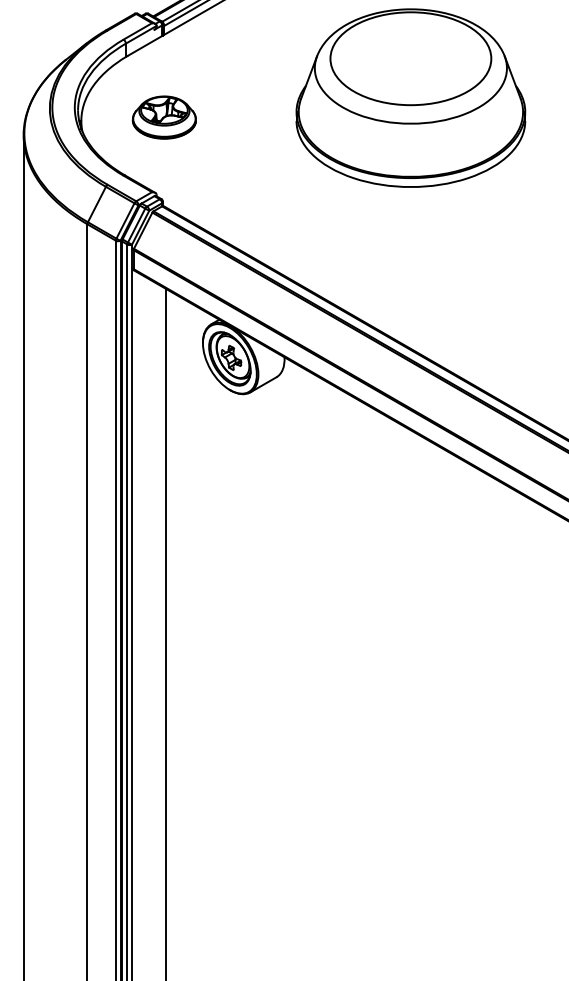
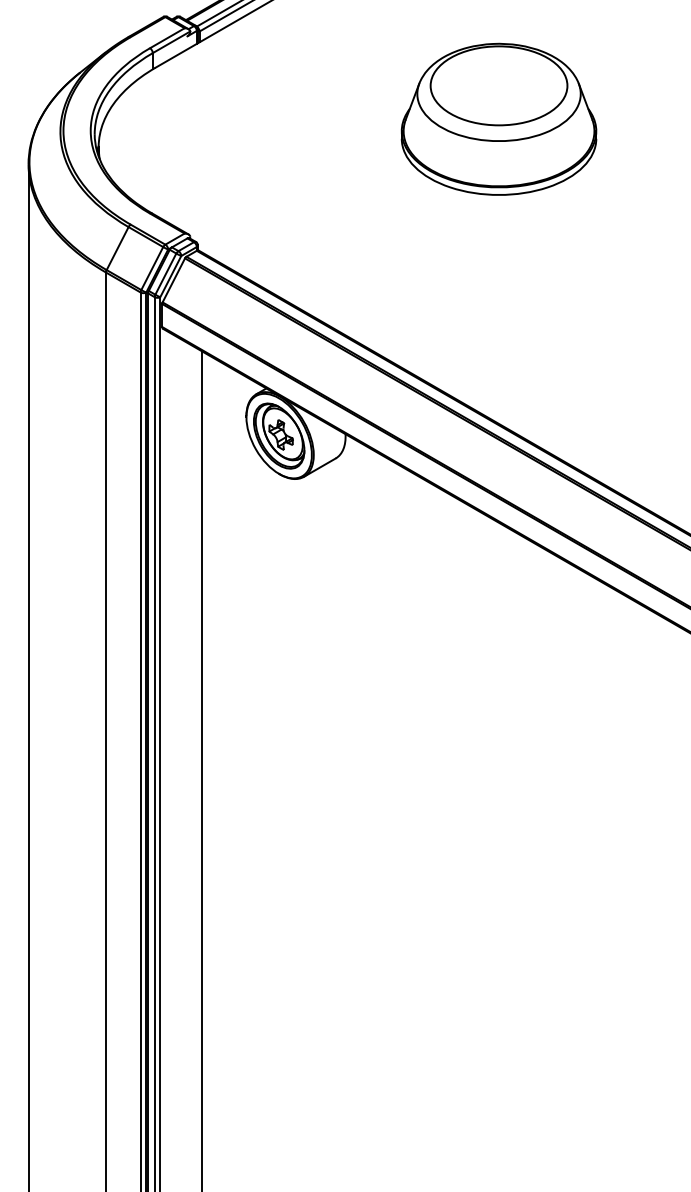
part: (410, 98) -> (498, 119), size x0.7
part: (164, 117) -> (199, 142), removed

